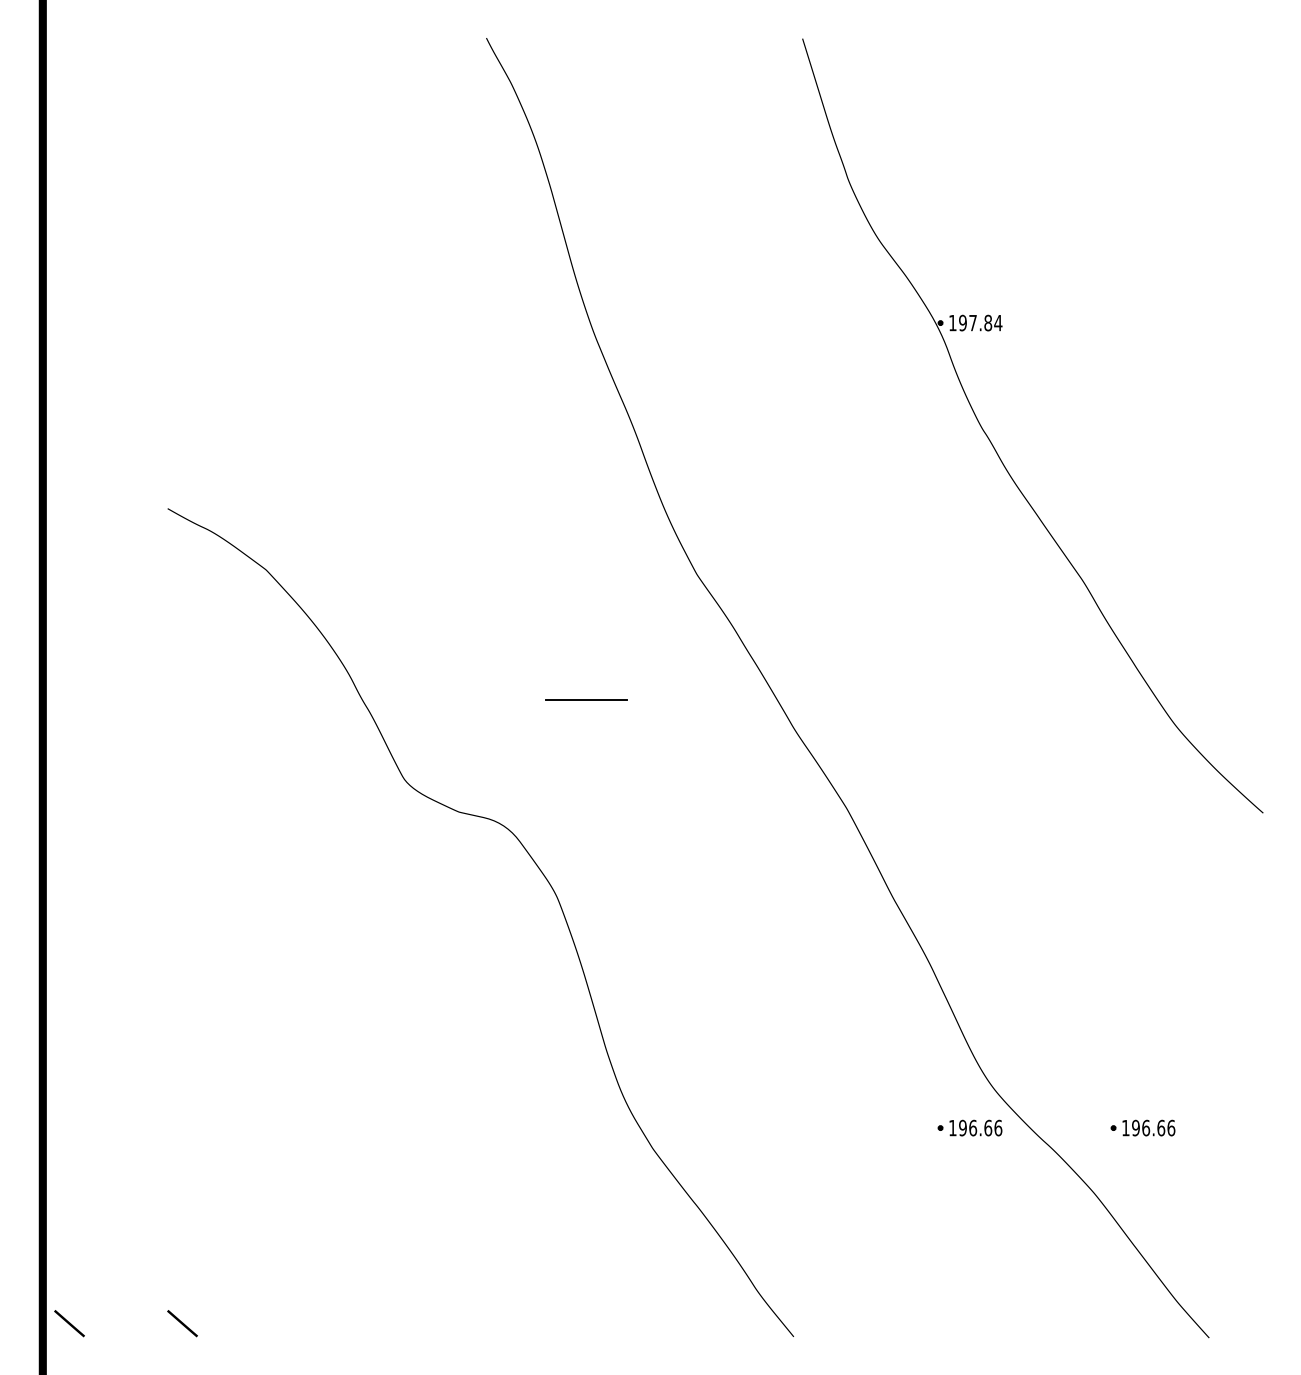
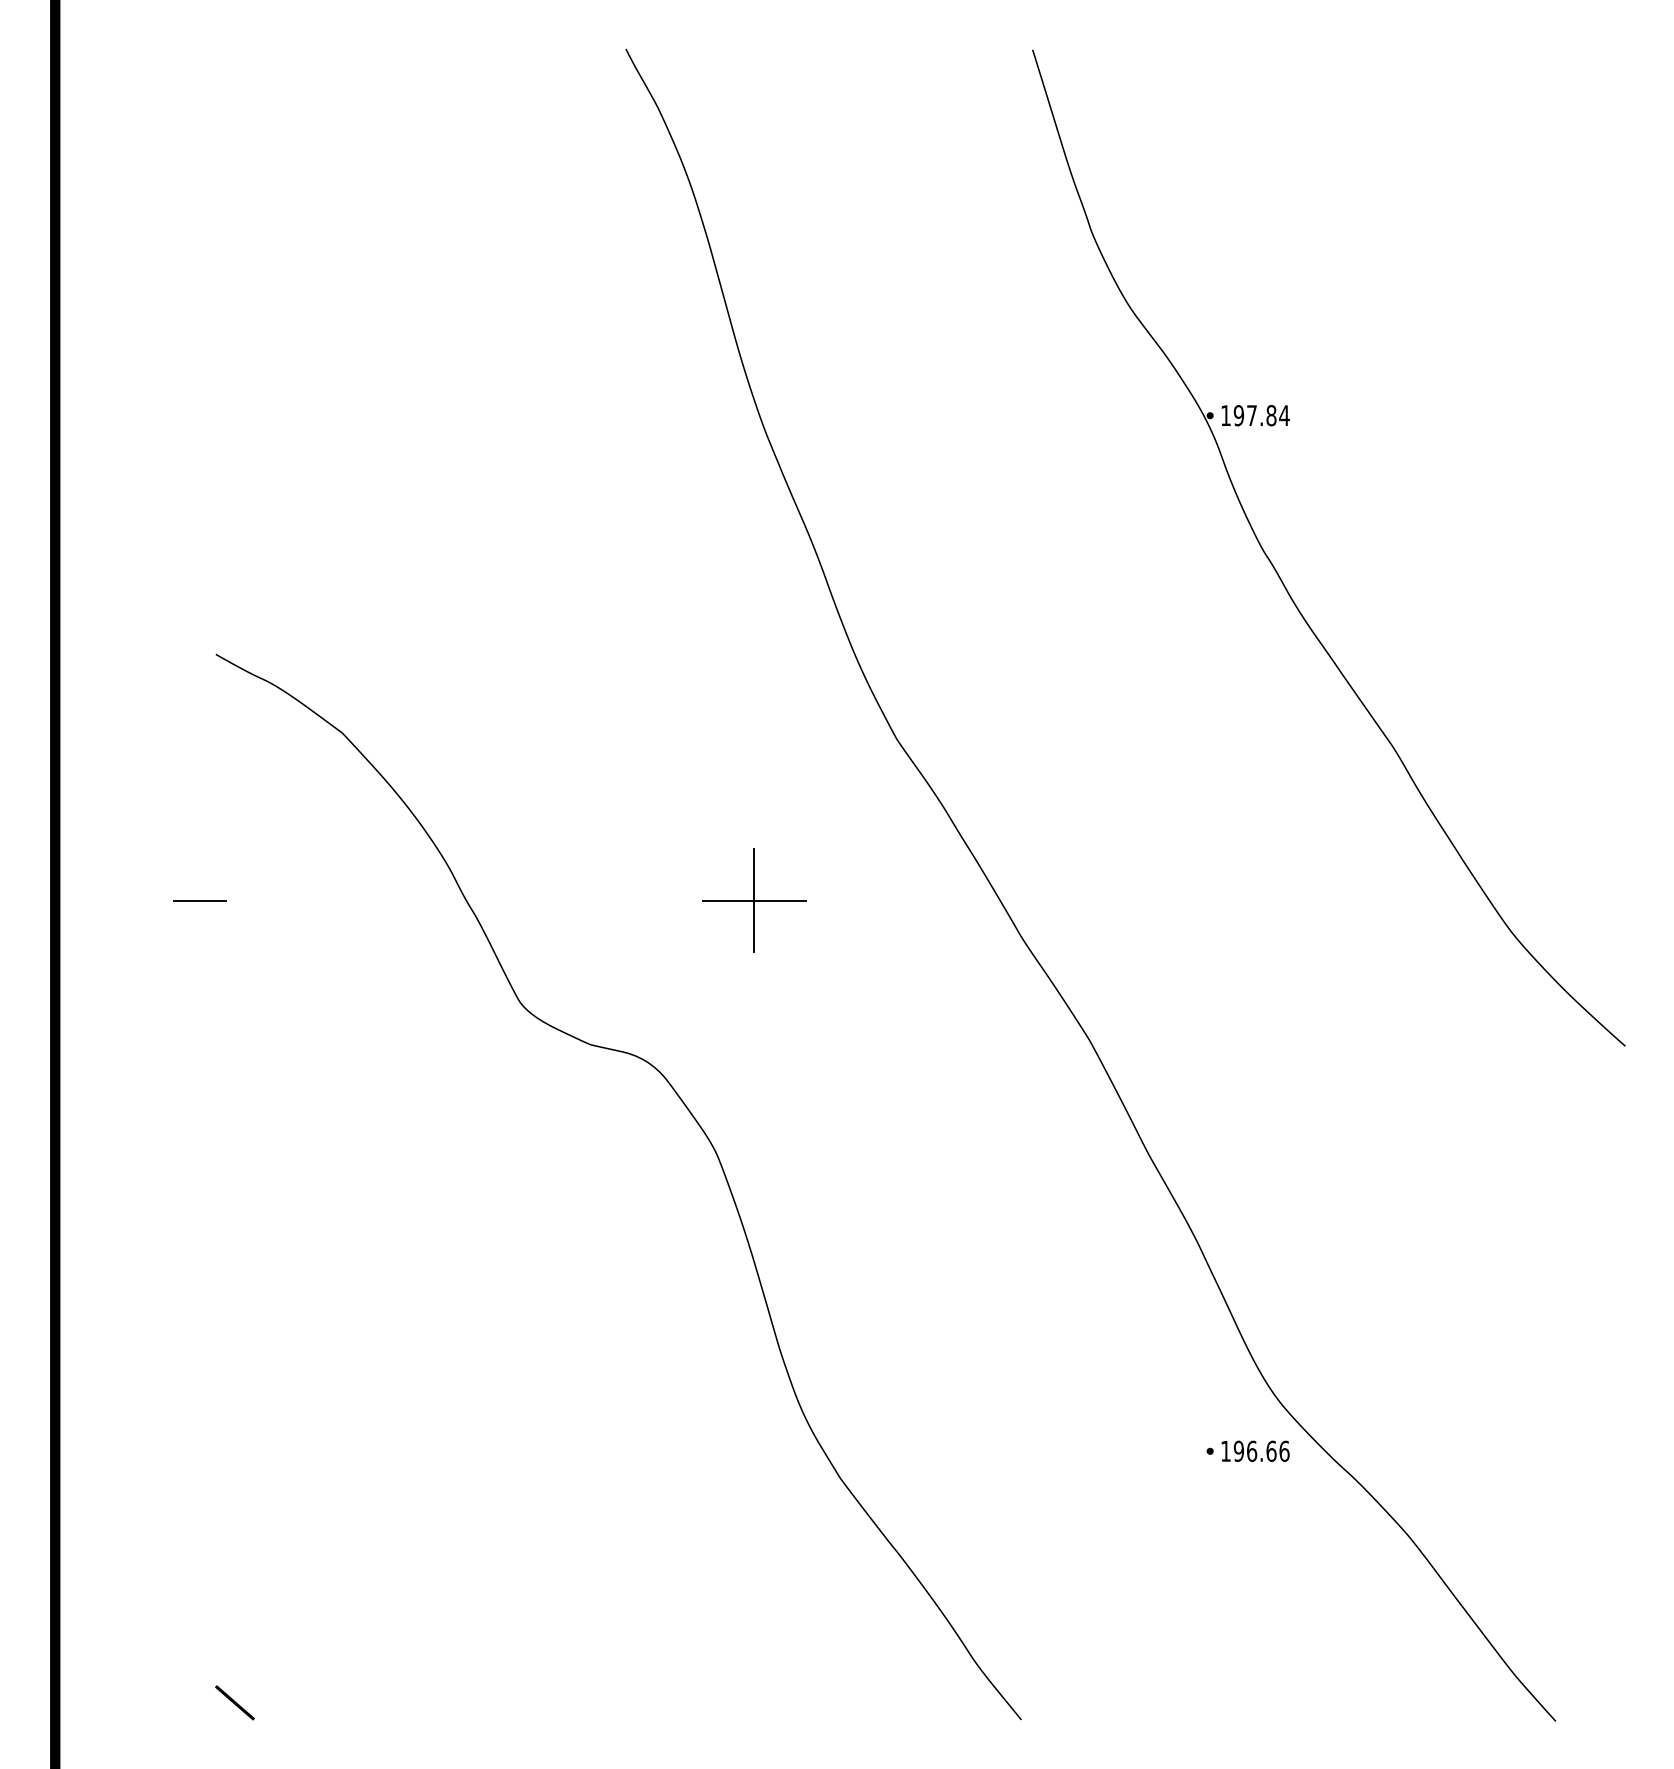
line: (155, 699) -> (200, 899), added
line: (586, 699) -> (754, 899), added
part: (1142, 1127) -> (1469, 1450), removed
line: (69, 1323) -> (89, 1702), removed

